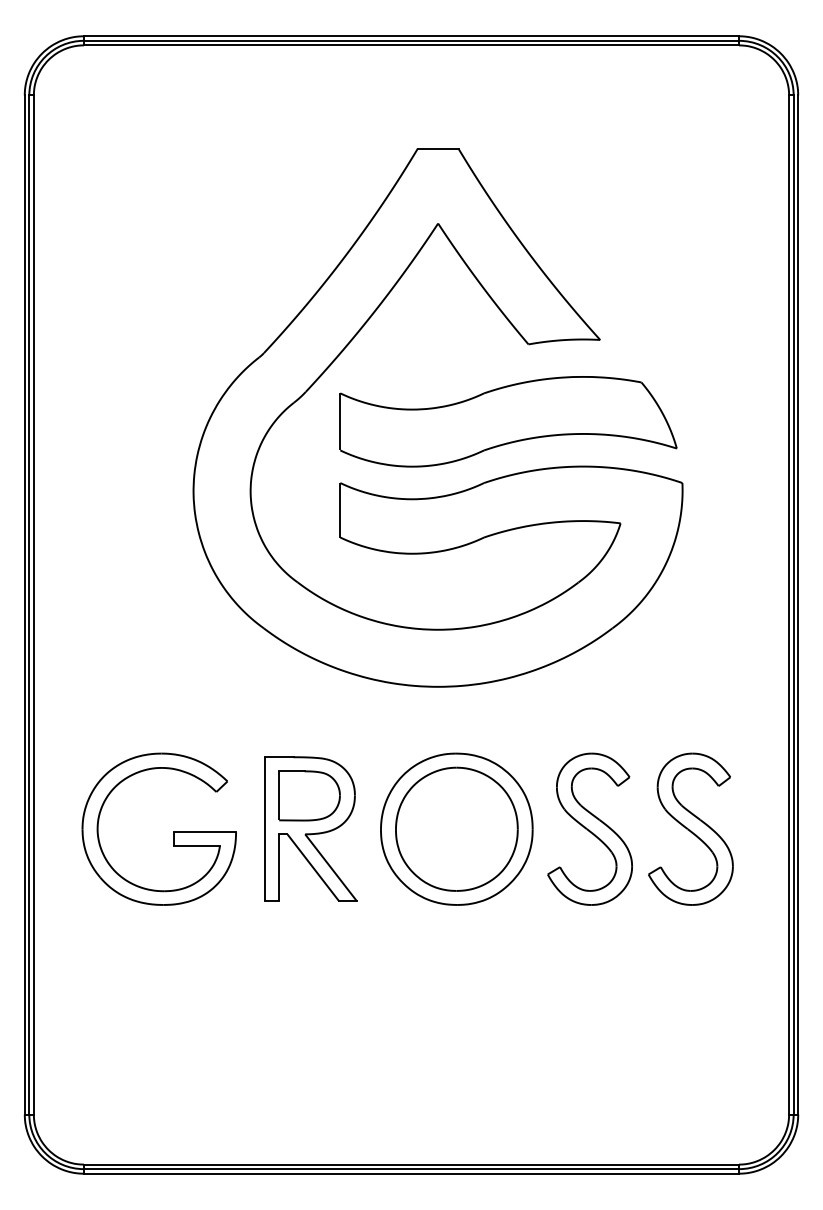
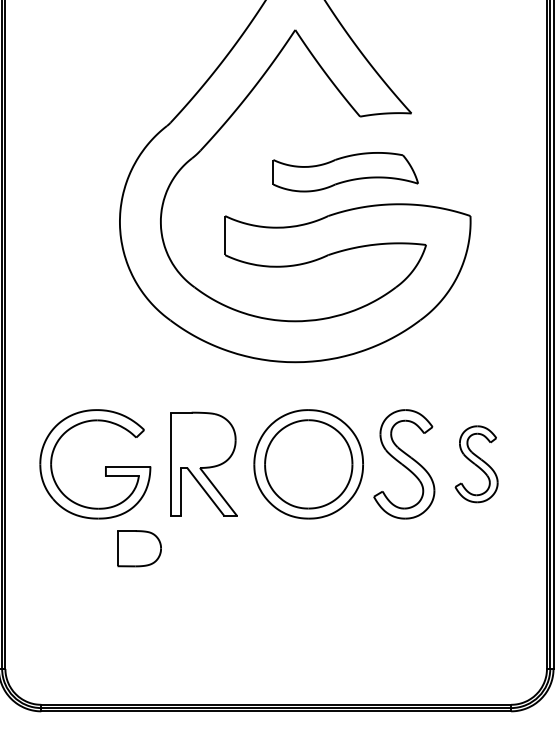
part: (508, 421) -> (345, 171), size x0.6
part: (309, 795) -> (139, 548), moved
part: (690, 828) -> (476, 463), size x0.7

